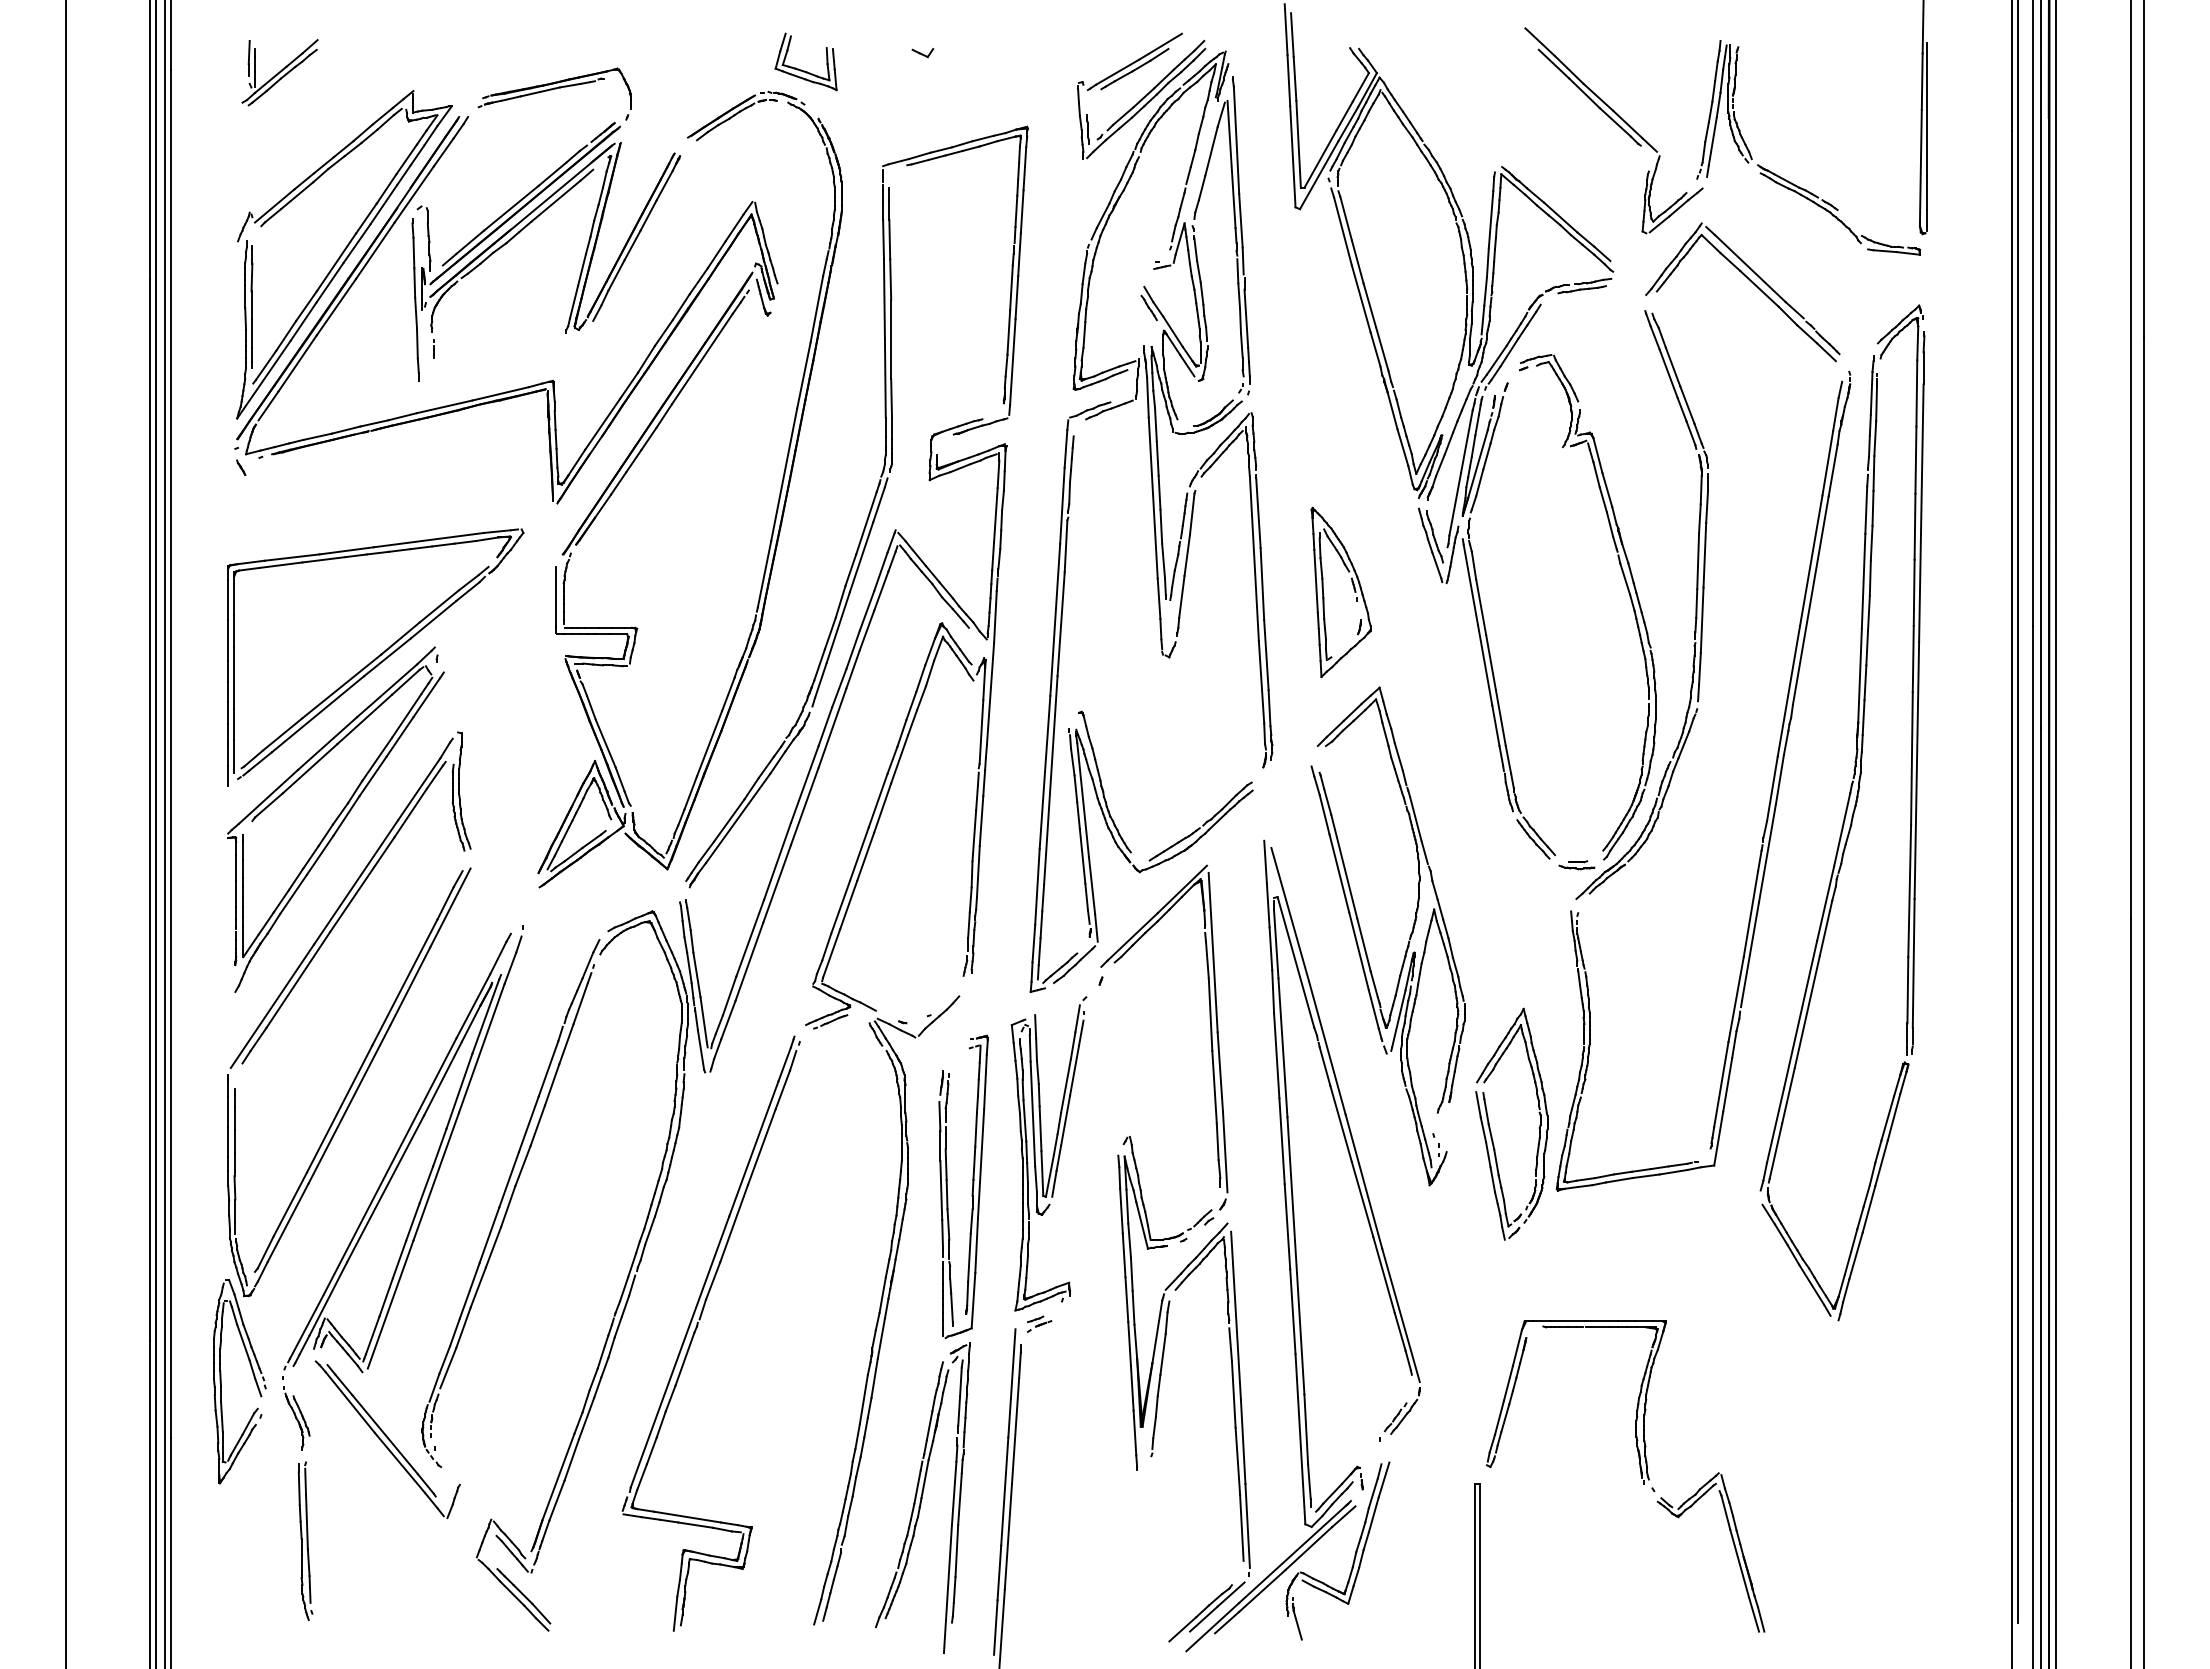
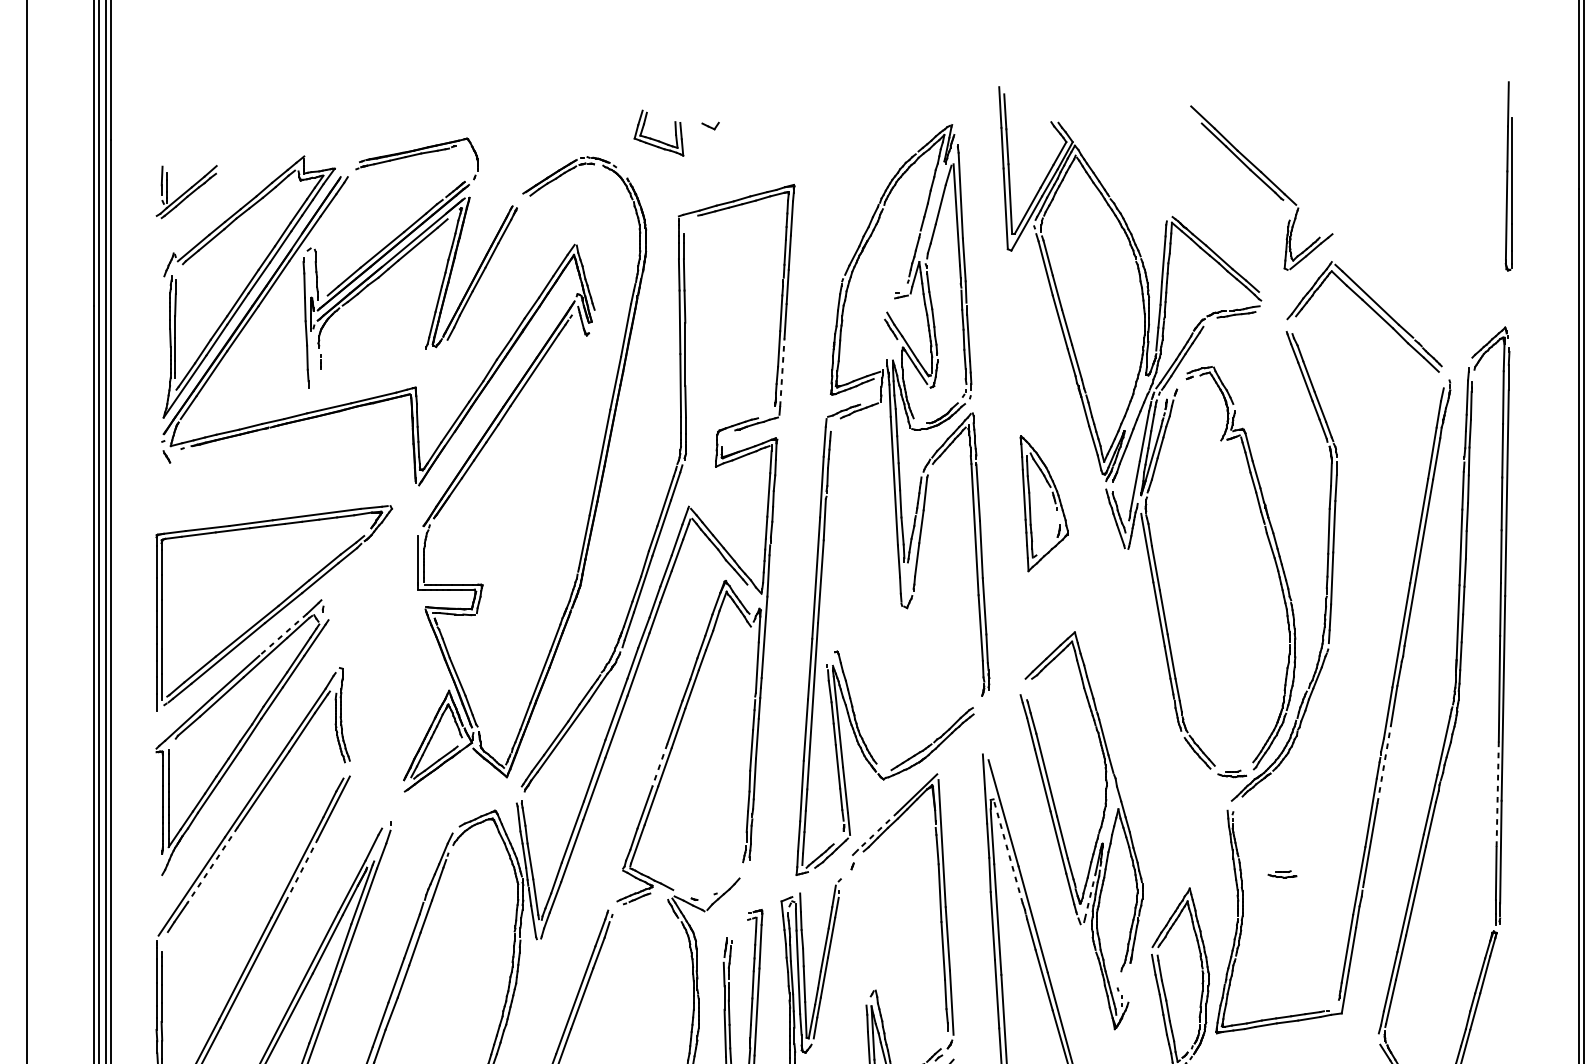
part: (801, 69) -> (655, 139), moved
part: (279, 72) -> (186, 191), moved
part: (1141, 95) -> (884, 159), removed
part: (1790, 181) -> (1402, 228), removed
line: (1012, 361) -> (782, 372), solid -> dashed
part: (1340, 592) -> (1043, 503), moved
line: (387, 690) -> (283, 634), solid -> dashed
line: (1767, 853) -> (1384, 764), solid -> dashed
line: (859, 854) -> (660, 765), solid -> dashed
line: (1909, 891) -> (1497, 794), solid -> dashed
line: (1132, 937) -> (877, 831), solid -> dashed
line: (1295, 962) -> (1007, 851), solid -> dashed
line: (298, 980) -> (212, 865), solid -> dashed
line: (410, 986) -> (301, 870), solid -> dashed
part: (1639, 991) -> (1282, 874), added
line: (1398, 1018) -> (1089, 896), solid -> dashed

